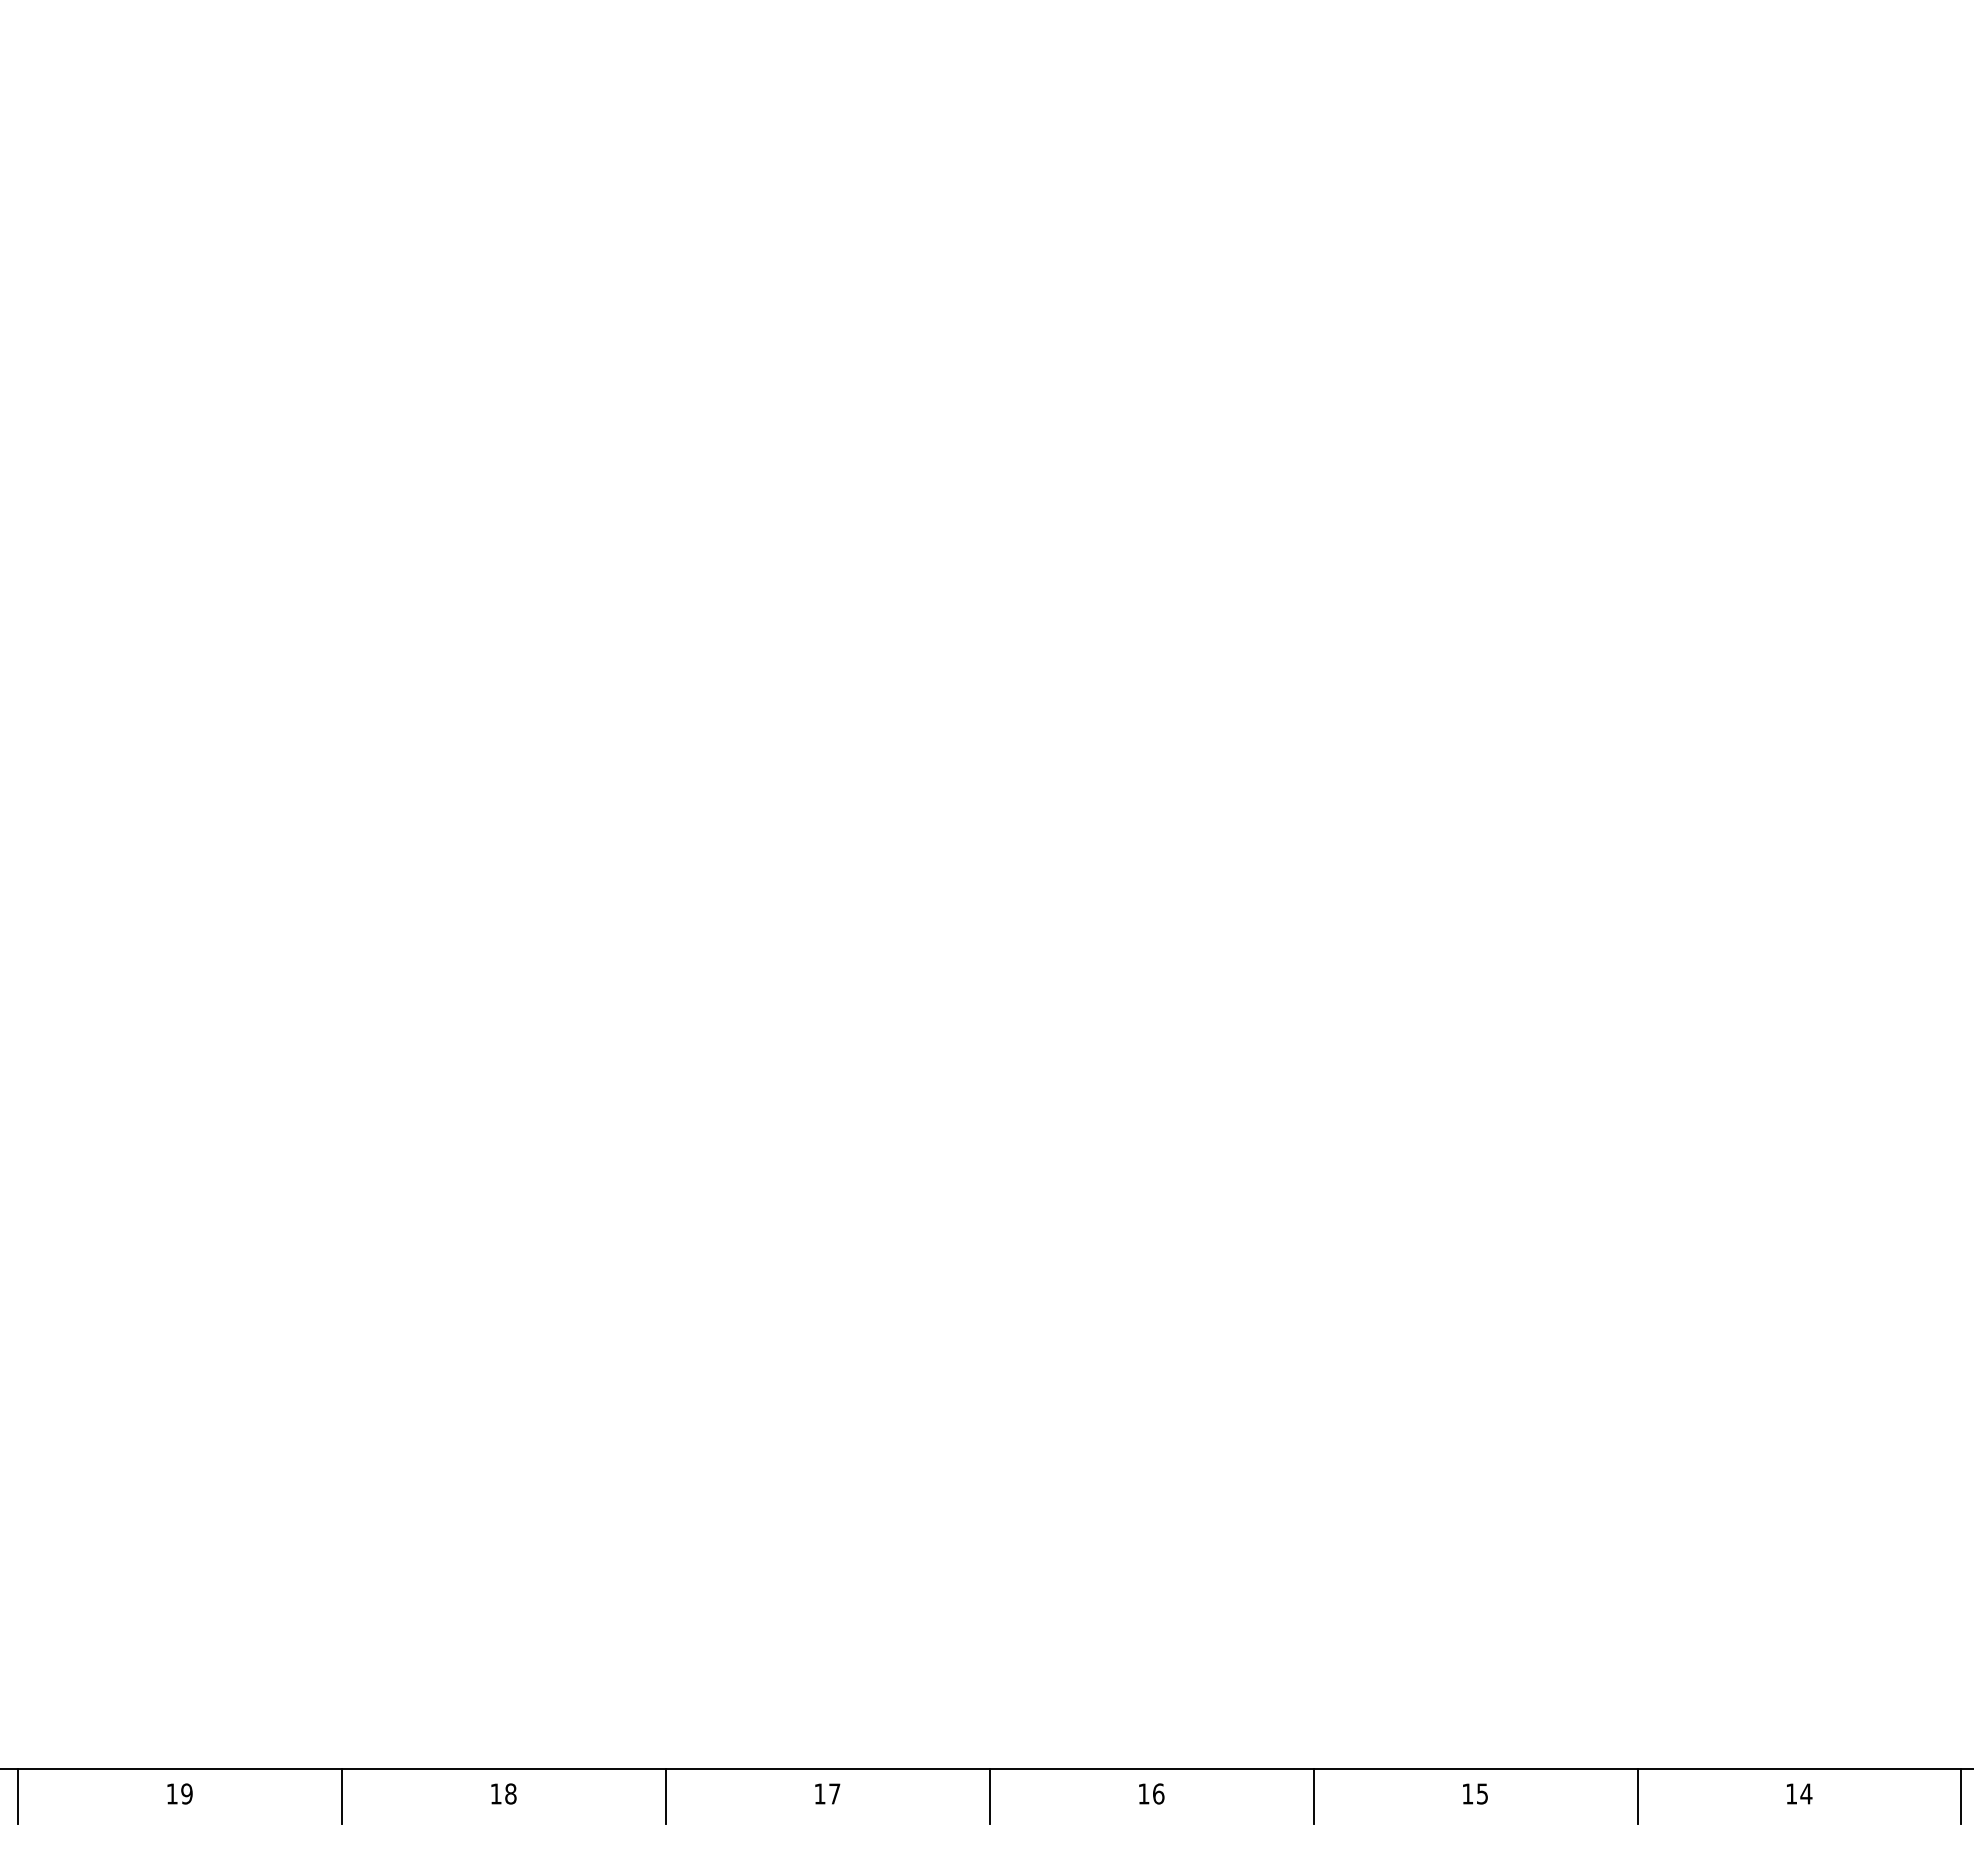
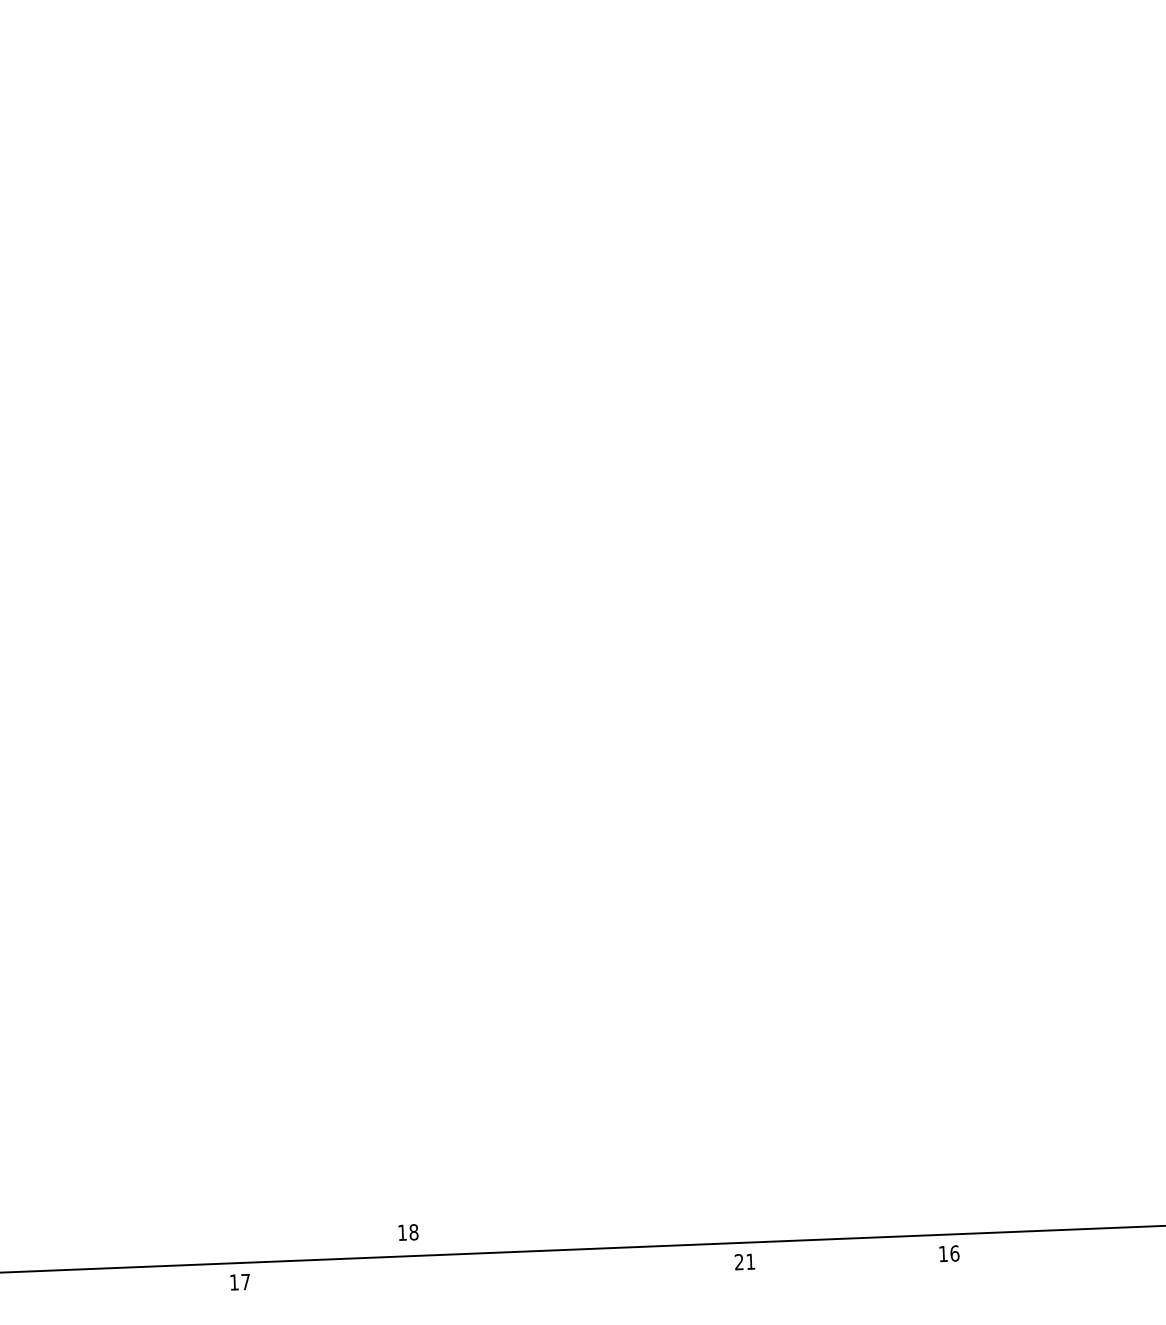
text: (186, 1793) -> (245, 1281), 19 -> 17
text: (503, 1793) -> (408, 1232), moved
text: (827, 1793) -> (745, 1261), 17 -> 21
text: (1151, 1793) -> (949, 1253), moved
line: (18, 1796) -> (114, 1289), removed
line: (342, 1796) -> (367, 1279), removed
line: (665, 1796) -> (618, 1269), removed
line: (989, 1796) -> (871, 1258), removed
line: (1313, 1796) -> (1124, 1248), removed

